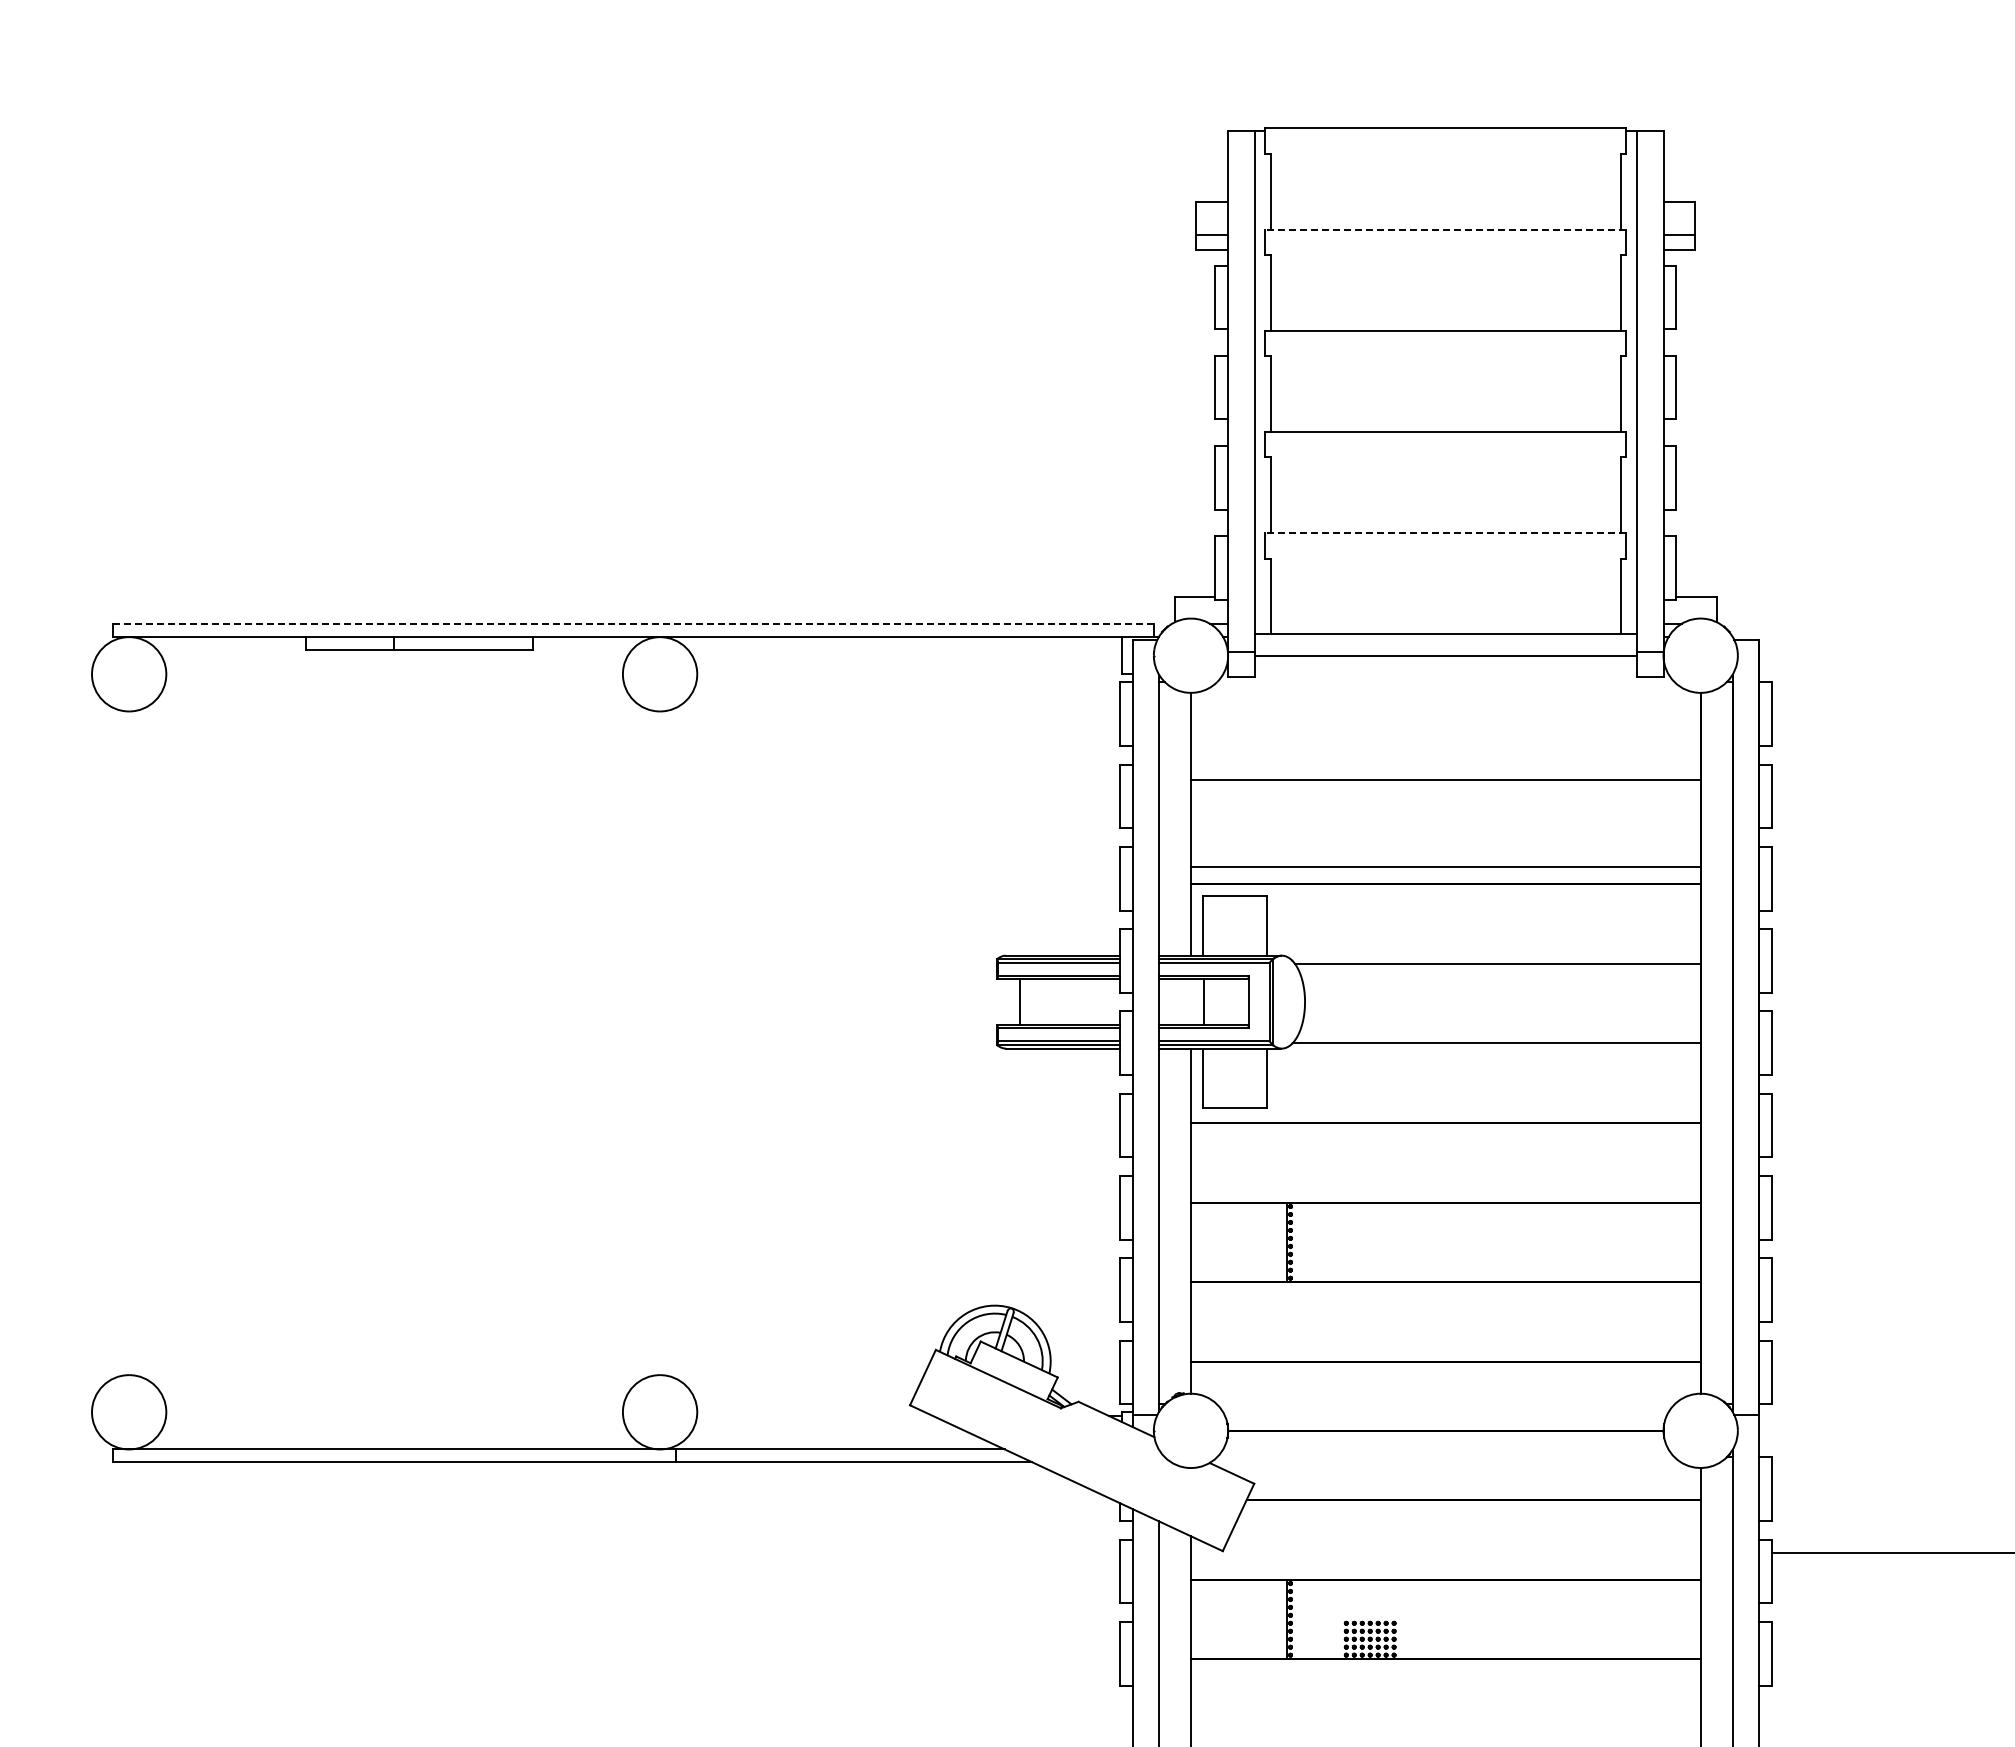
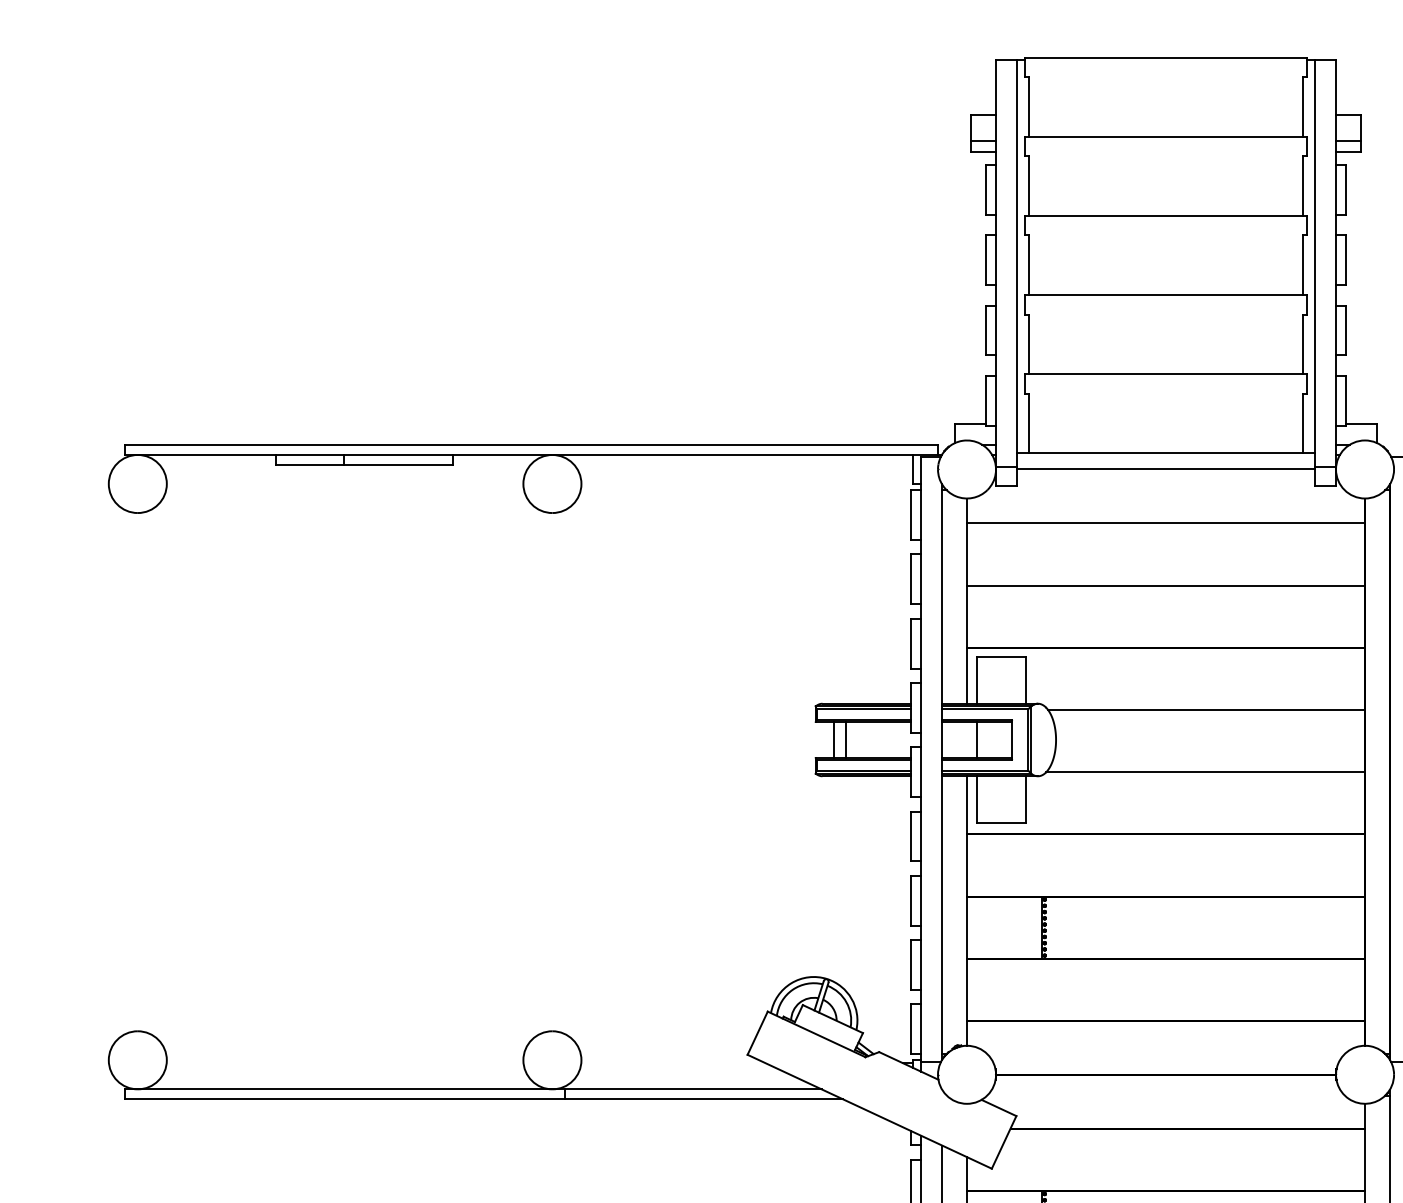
line: (1445, 229) -> (1165, 136), dashed -> solid
line: (1445, 533) -> (1165, 374), dashed -> solid
line: (633, 624) -> (531, 445), dashed -> solid
line: (1445, 779) -> (1165, 523), moved
line: (1445, 867) -> (1165, 585), moved
line: (1035, 1001) -> (845, 739), added

